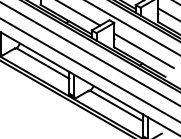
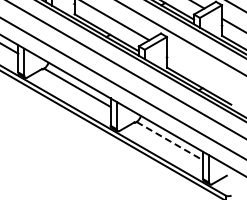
line: (143, 50) -> (203, 71), removed
line: (117, 106) -> (170, 141), solid -> dashed

